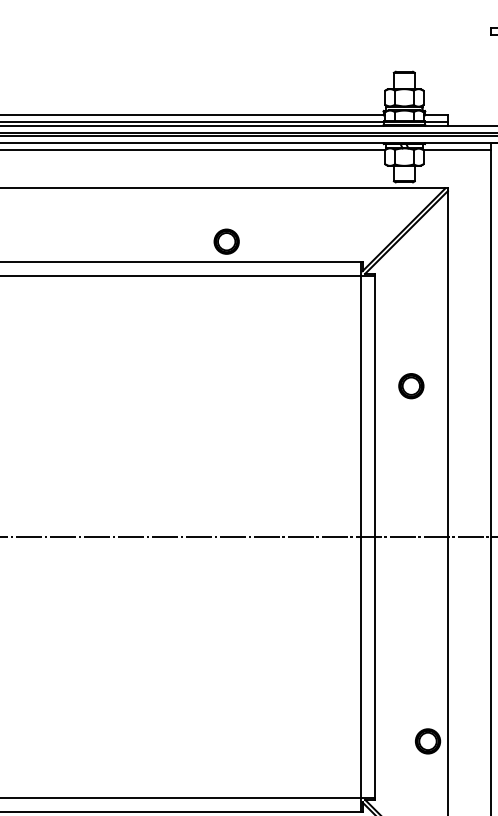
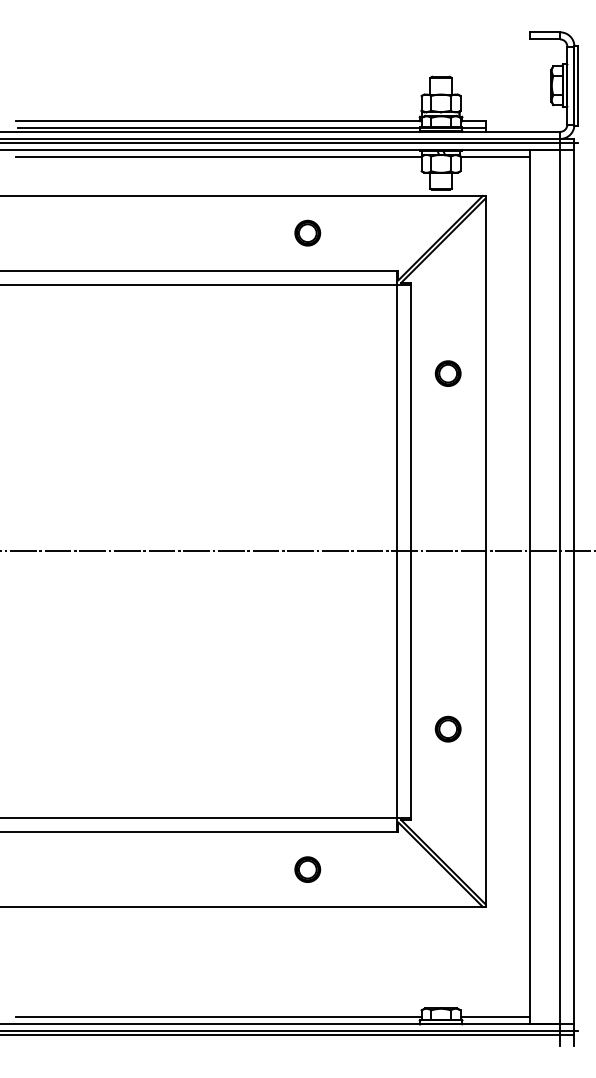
part: (226, 241) -> (307, 232), moved
part: (410, 386) -> (447, 373), moved
part: (427, 740) -> (447, 728), moved

